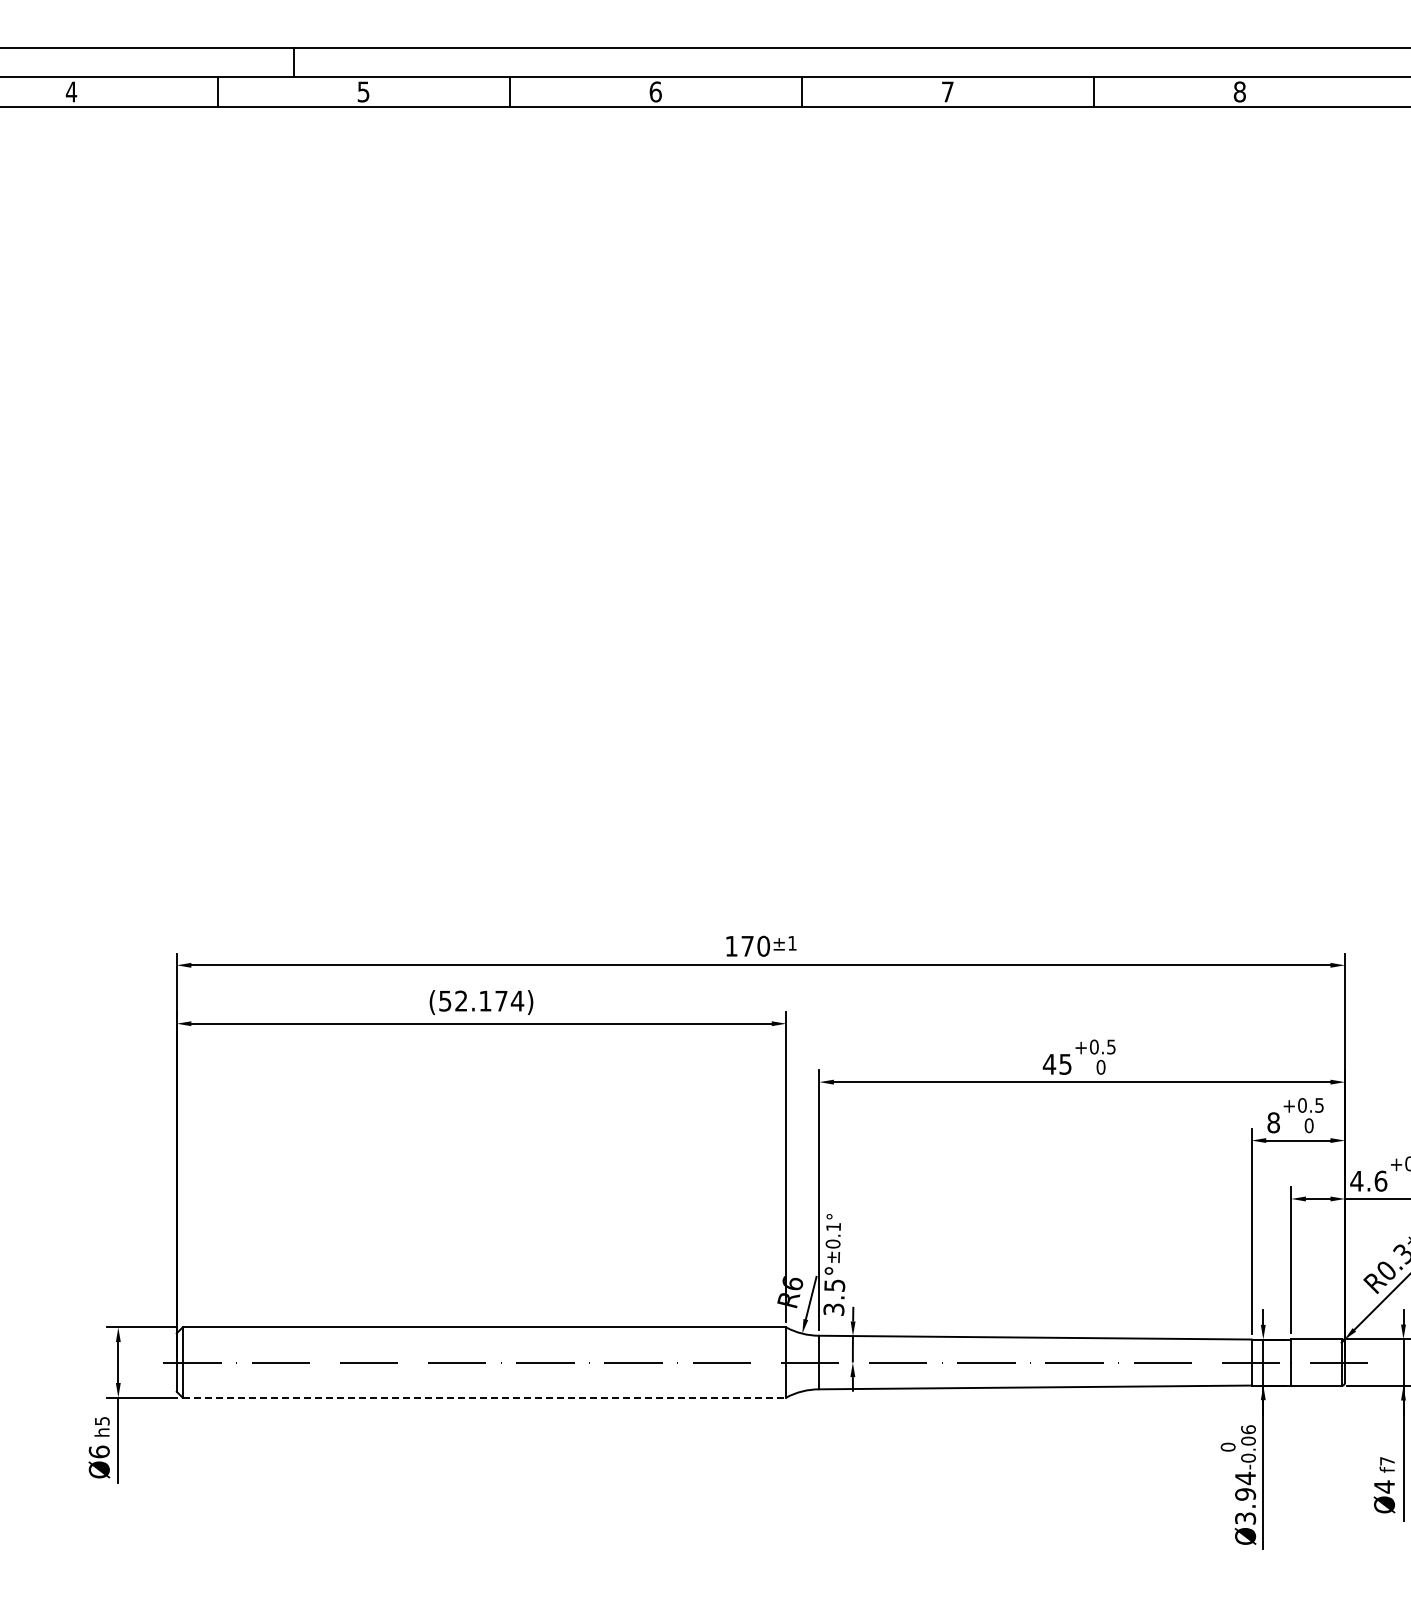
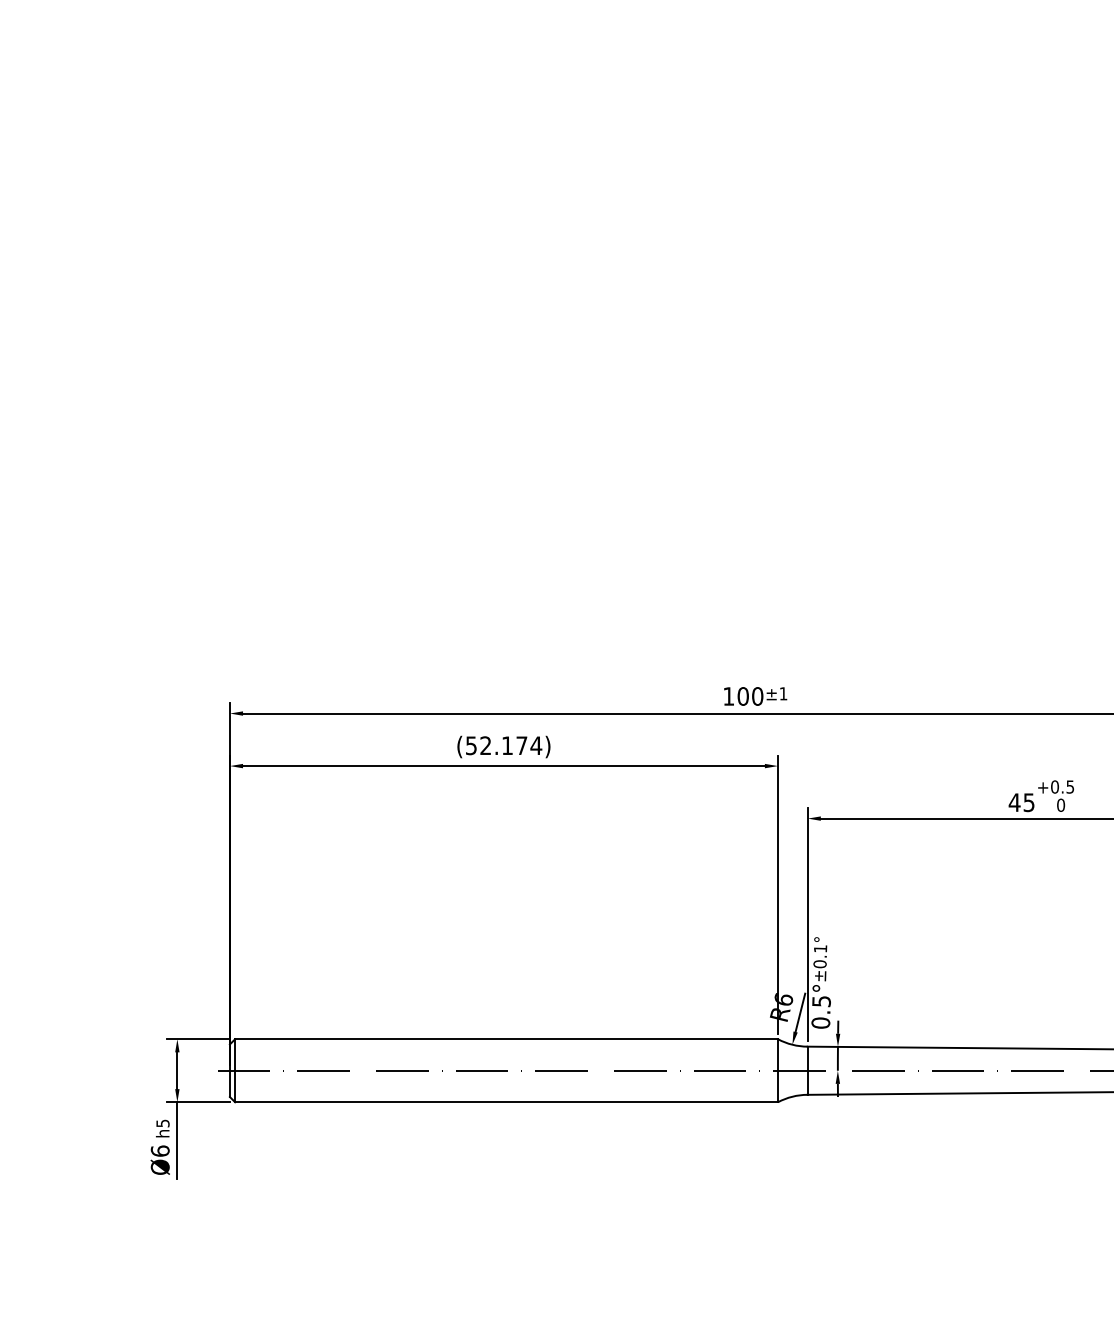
text: (747, 945) -> (743, 695), 170 -> 100
text: (833, 1309) -> (820, 1023), 3.5° -> 0.5°
line: (484, 1397) -> (506, 1102), dashed -> solid

